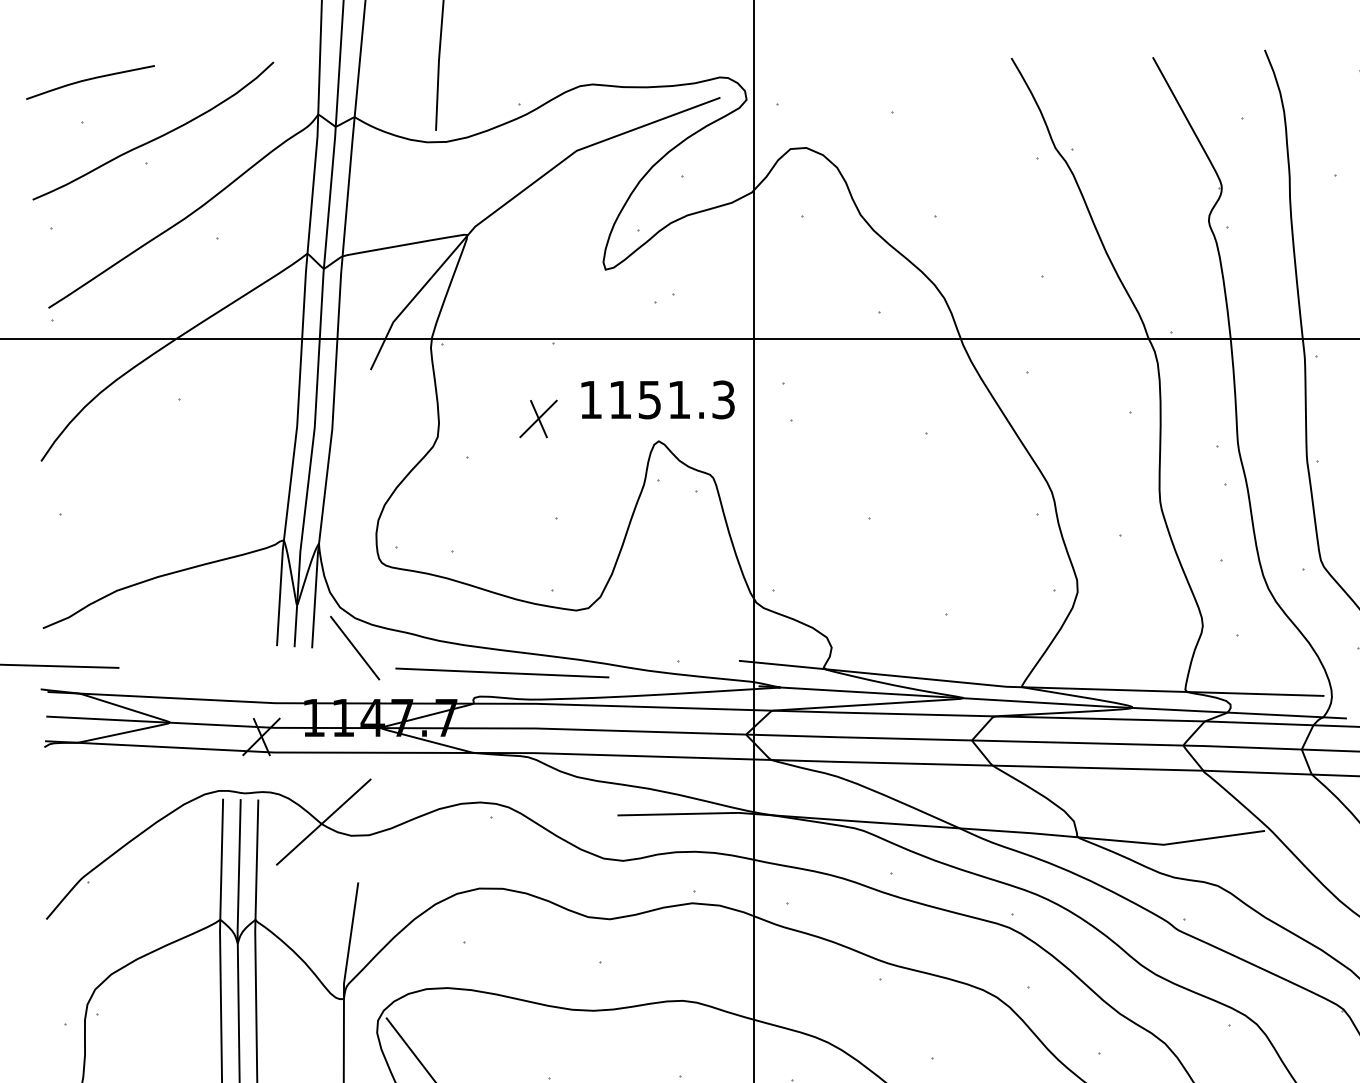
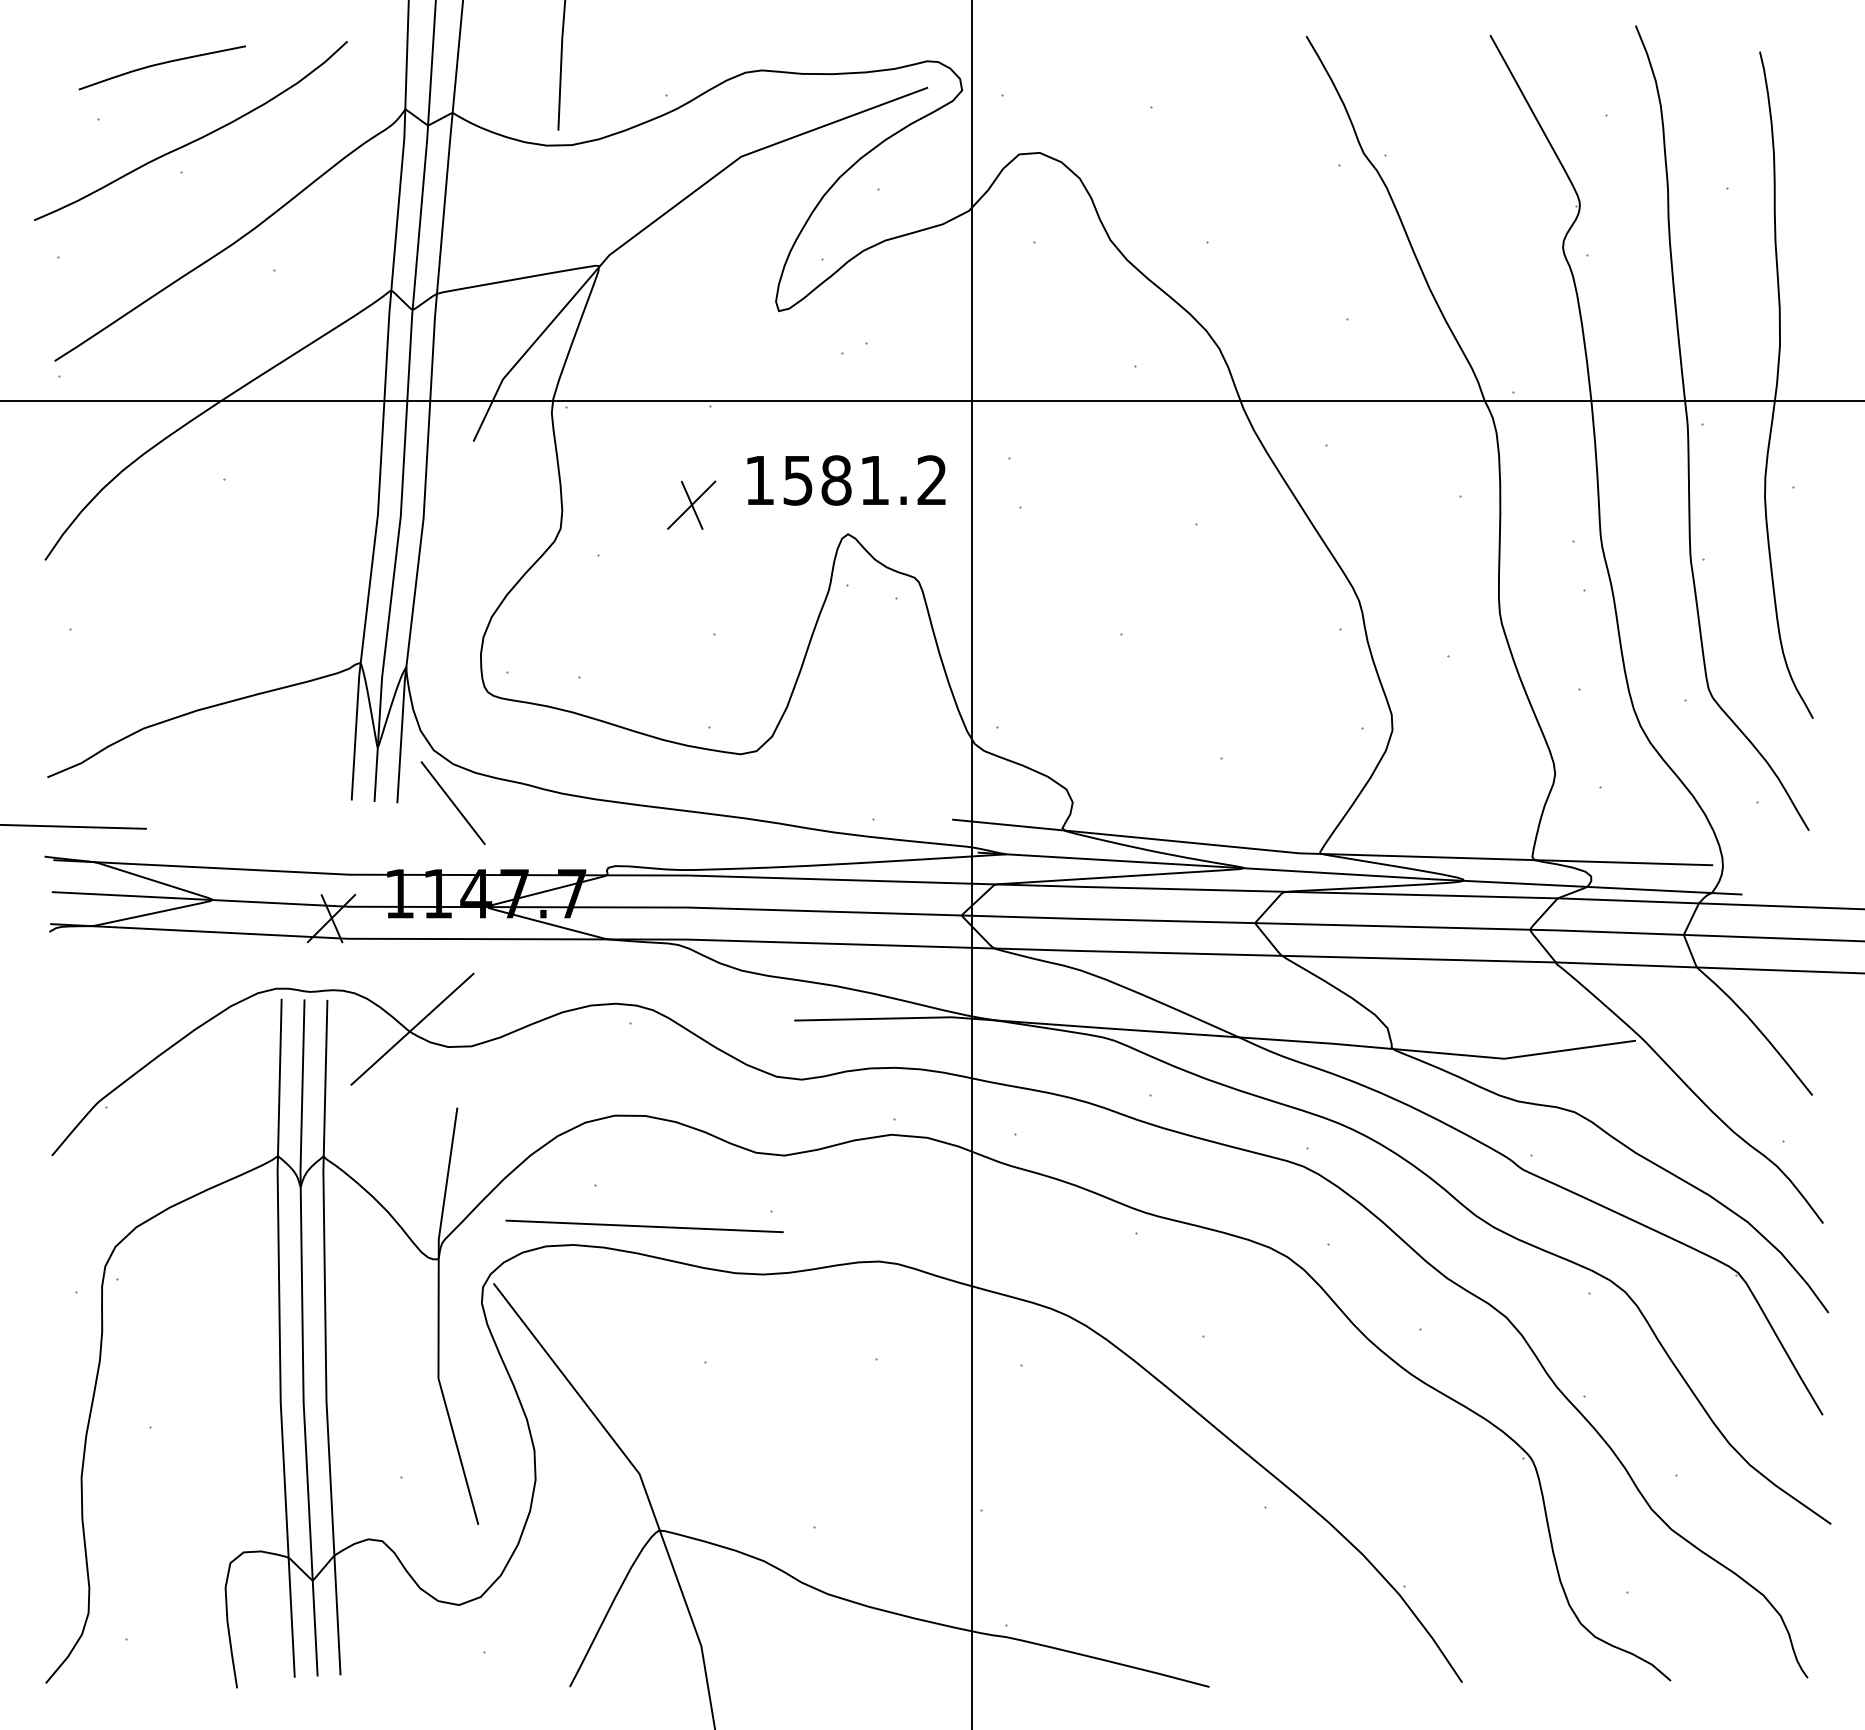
curve: (89, 79) -> (161, 64), moved
text: (671, 399) -> (864, 480), 1151.3 -> 1581.2
line: (502, 673) -> (644, 1226), moved

